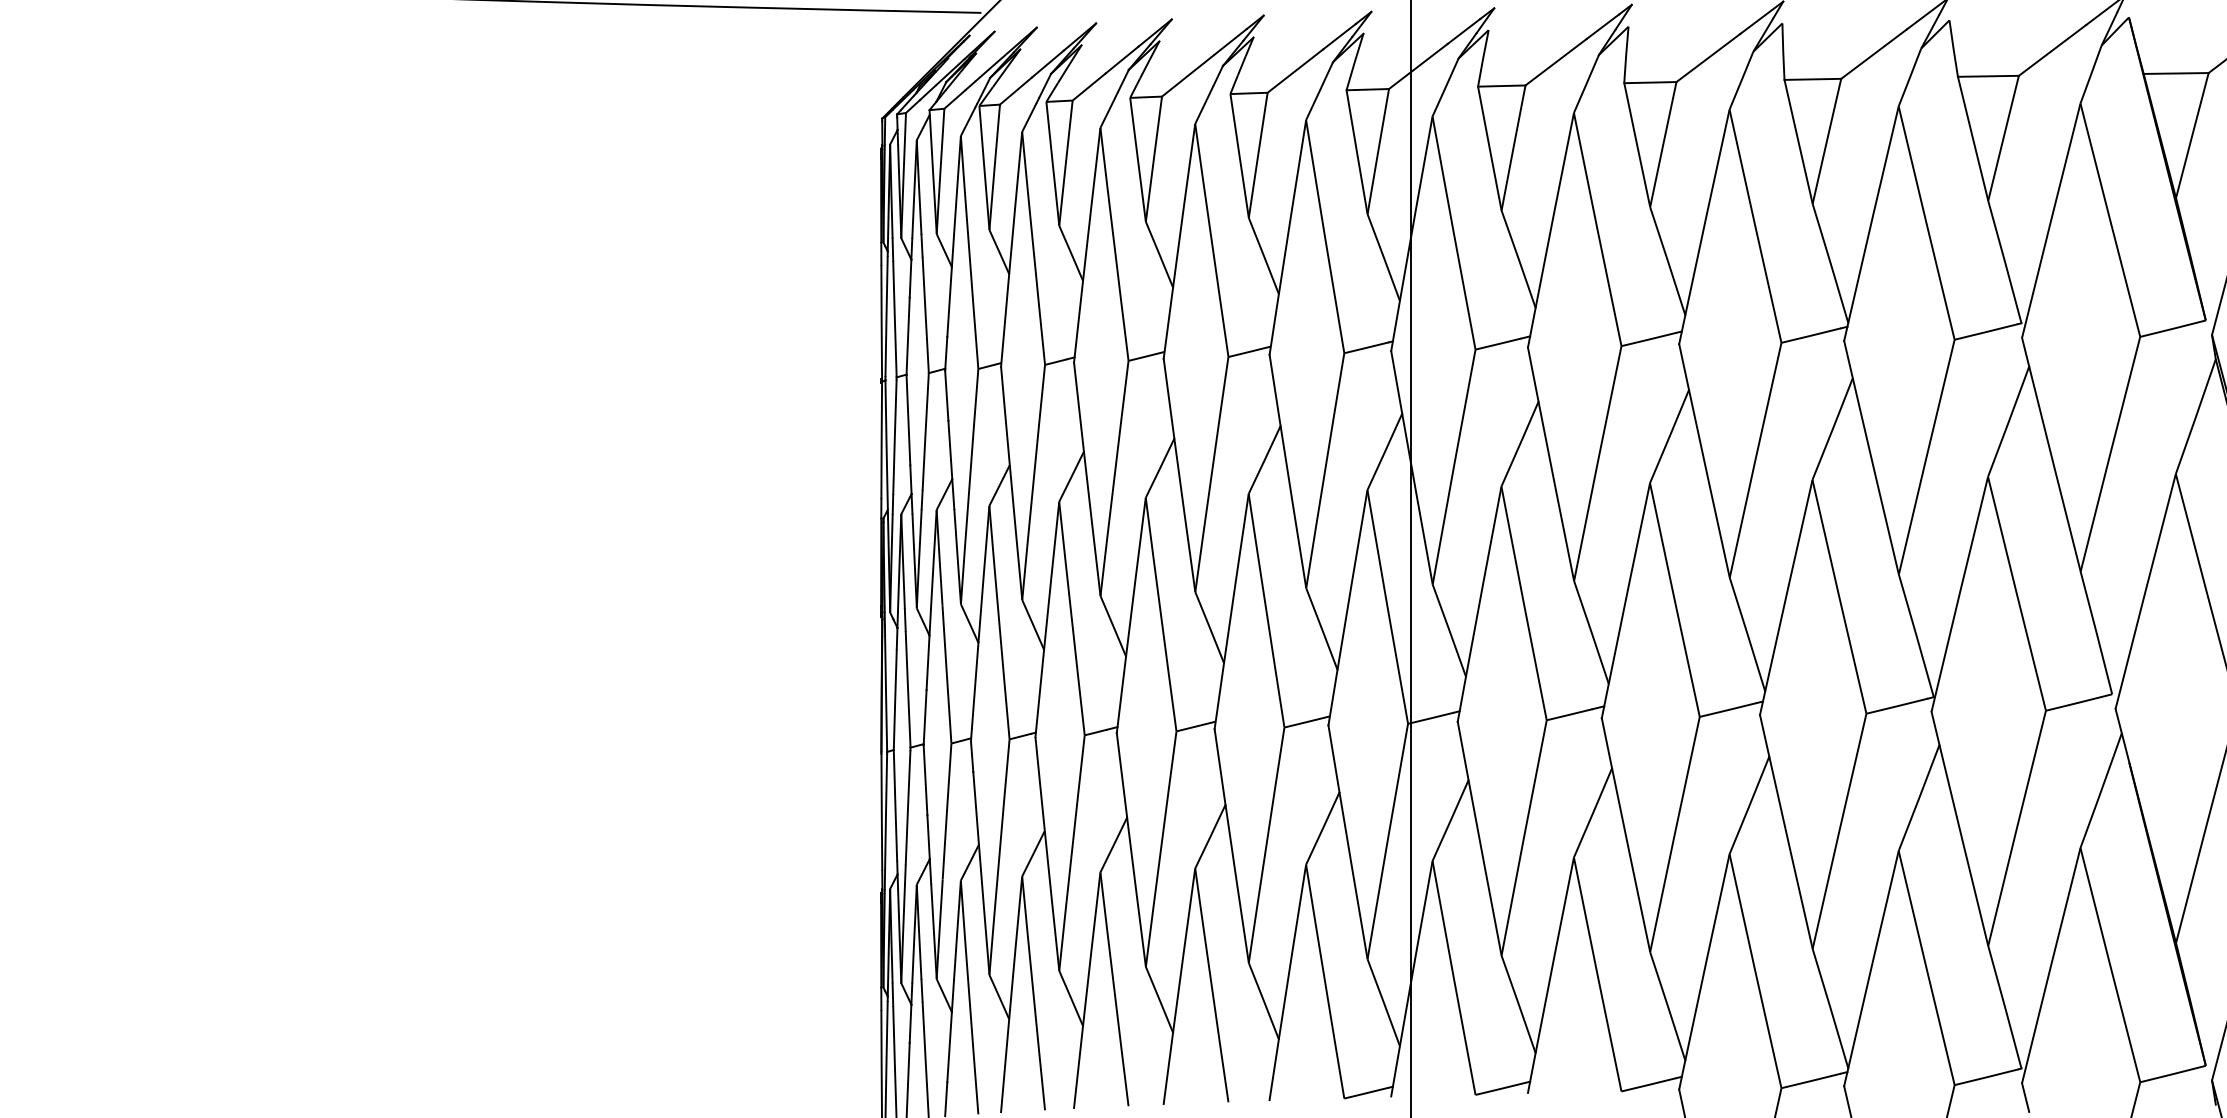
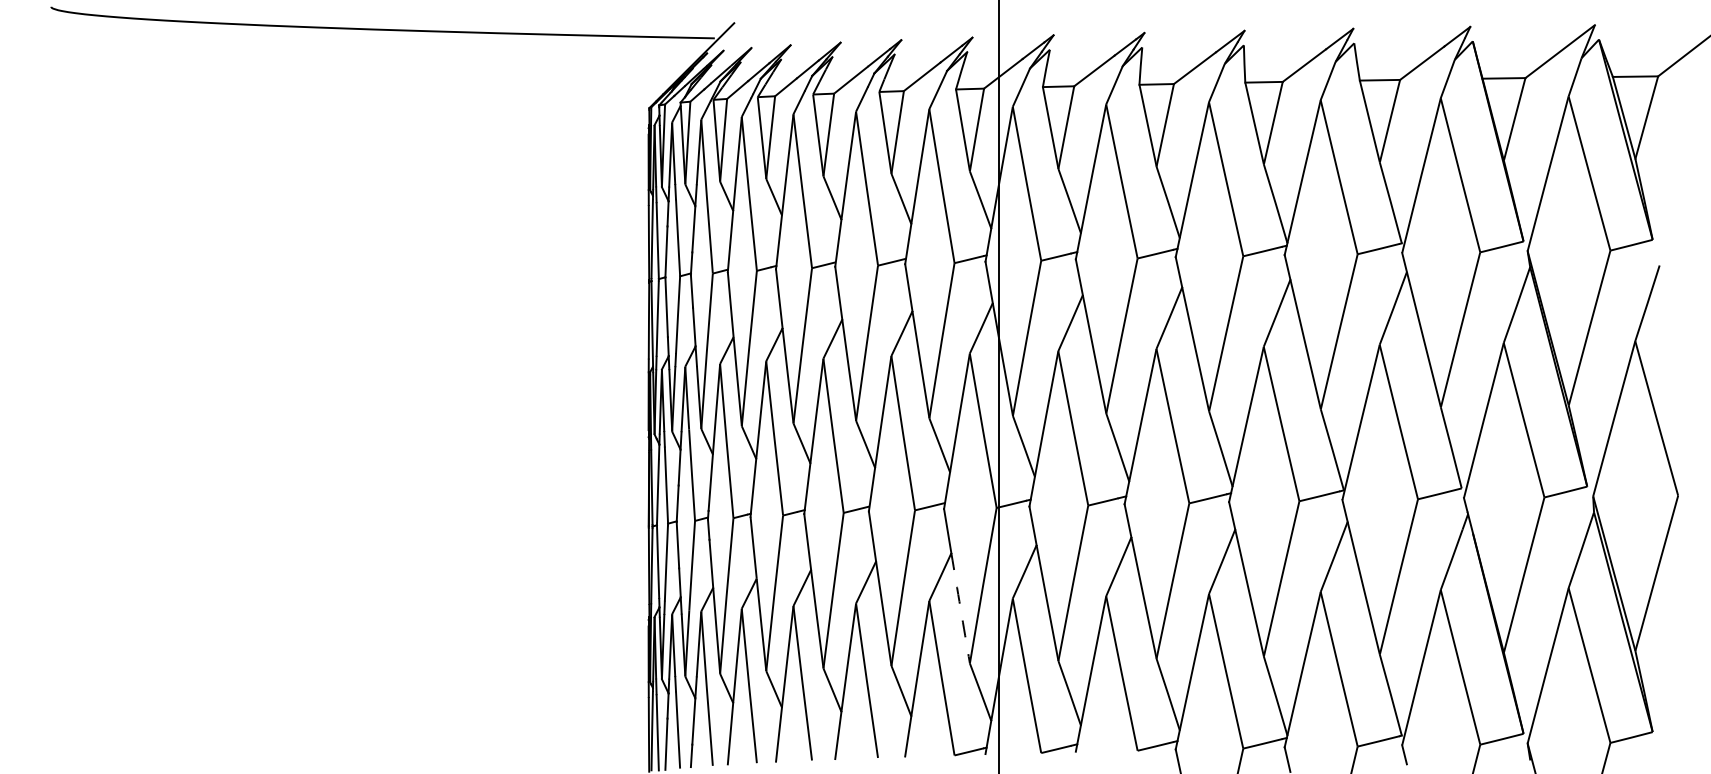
arc: (1353, 876) -> (960, 608), solid -> dashed

